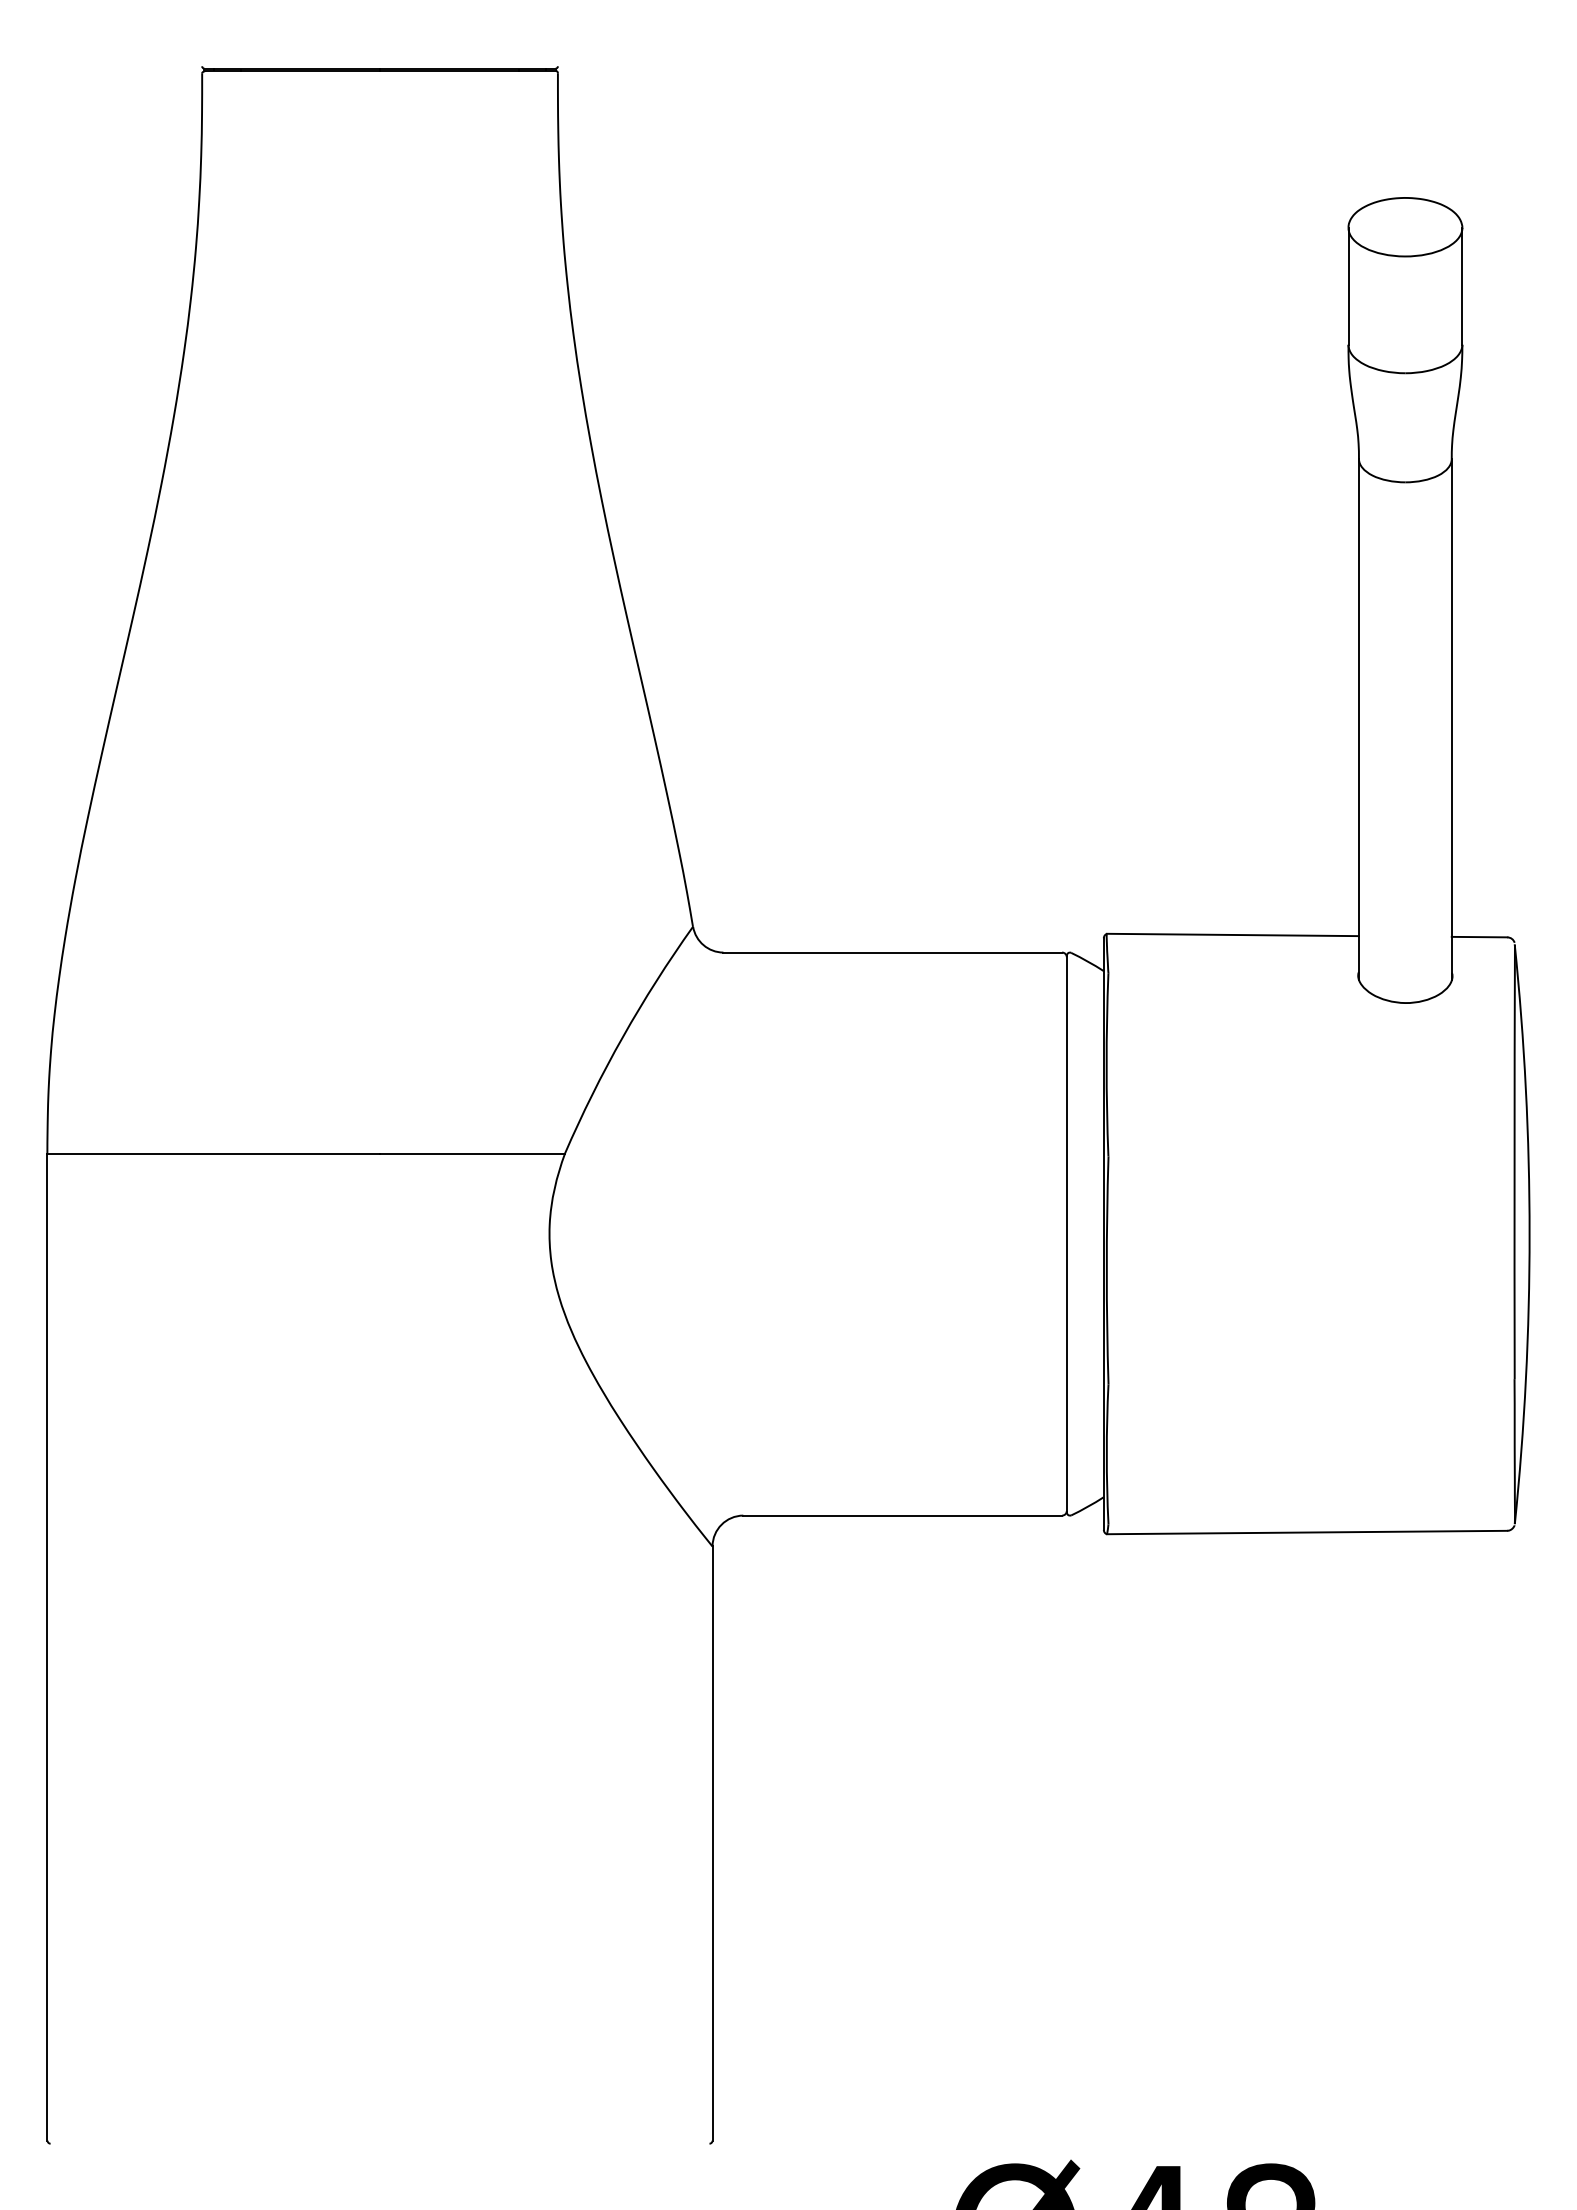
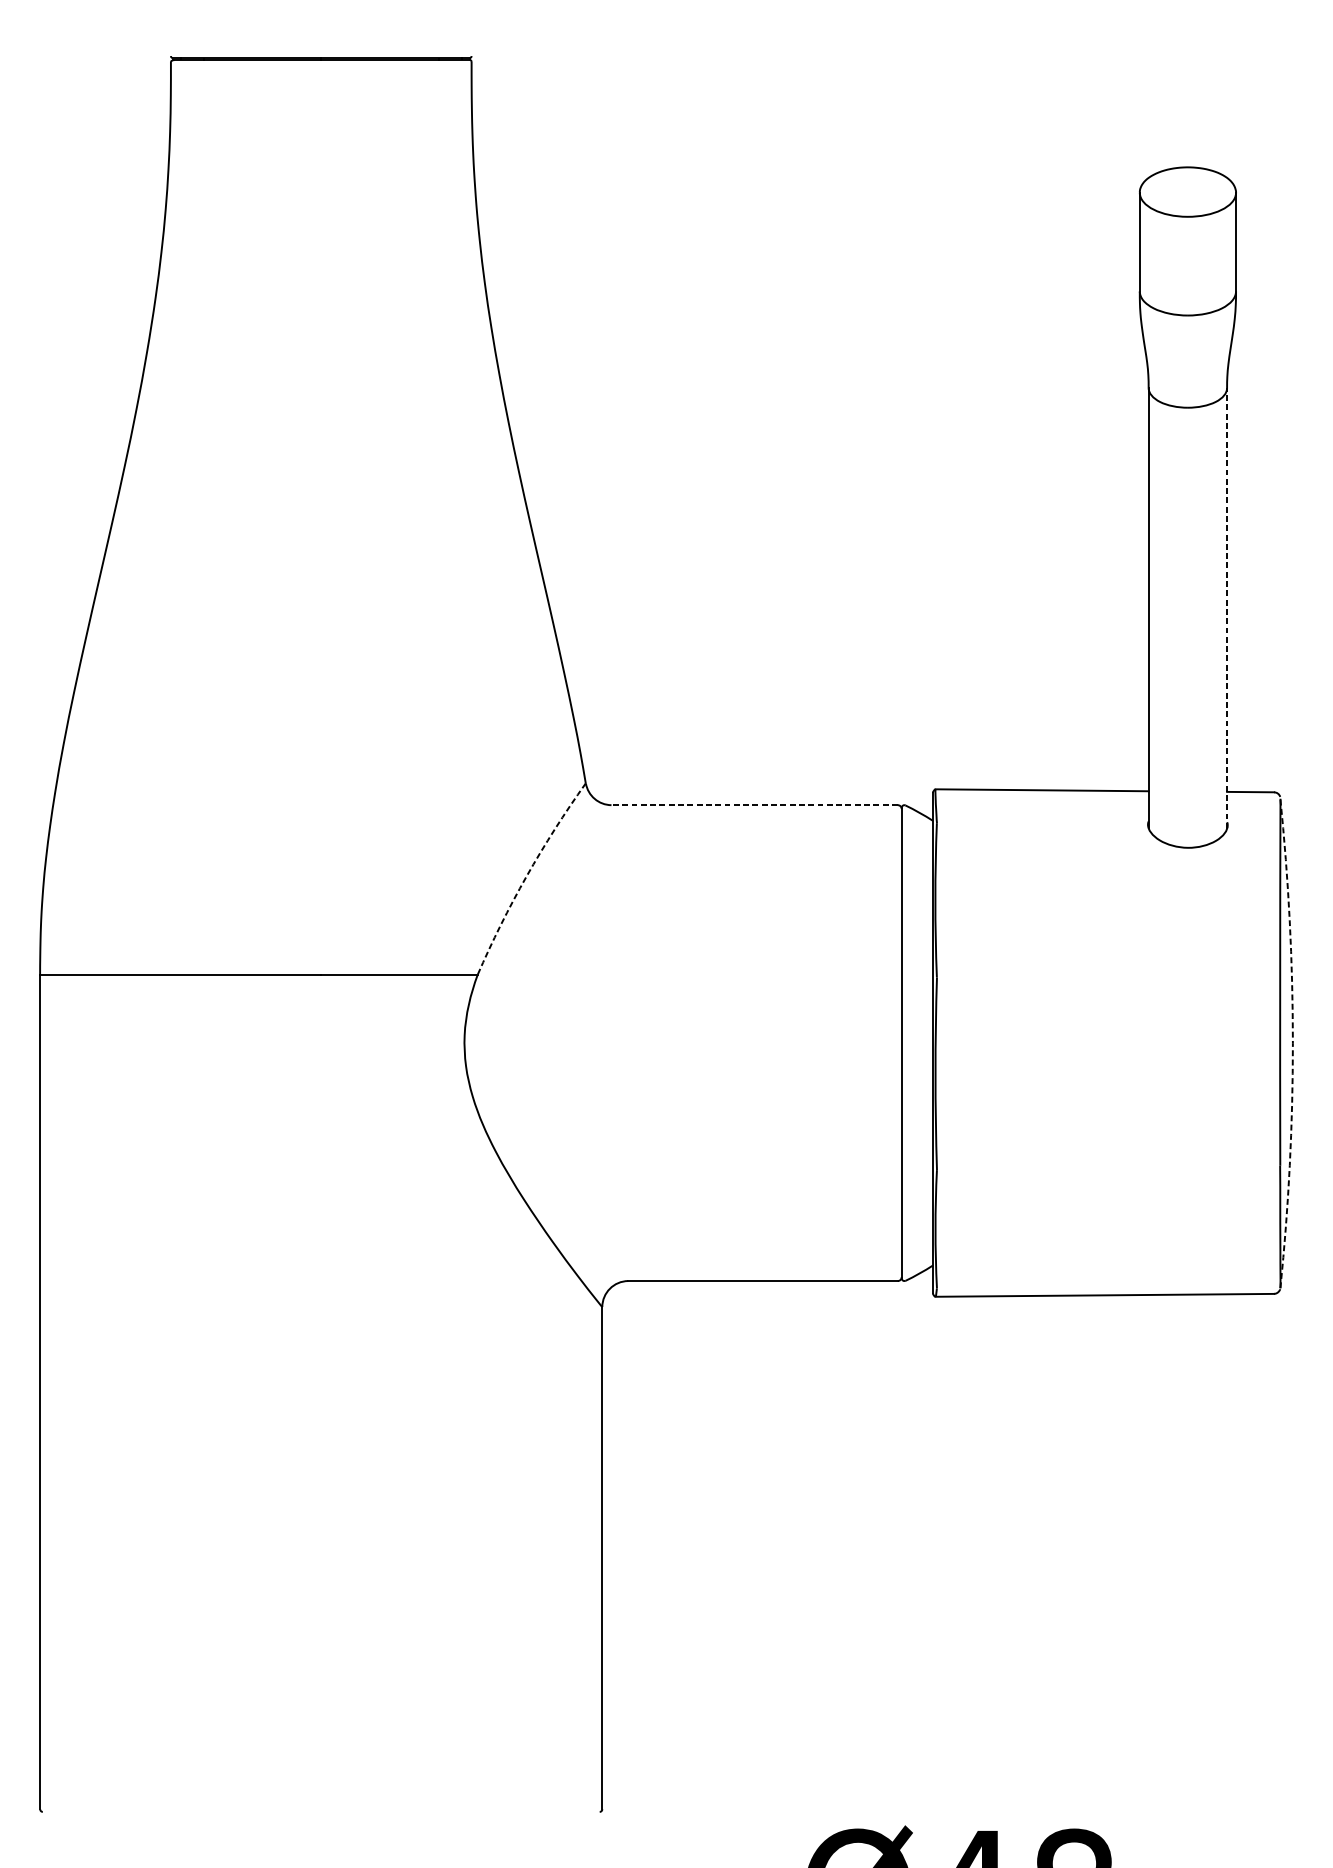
line: (1451, 719) -> (1226, 608), solid -> dashed
line: (892, 952) -> (754, 805), solid -> dashed
arc: (623, 1036) -> (527, 876), solid -> dashed
arc: (1529, 1234) -> (1292, 1043), solid -> dashed

